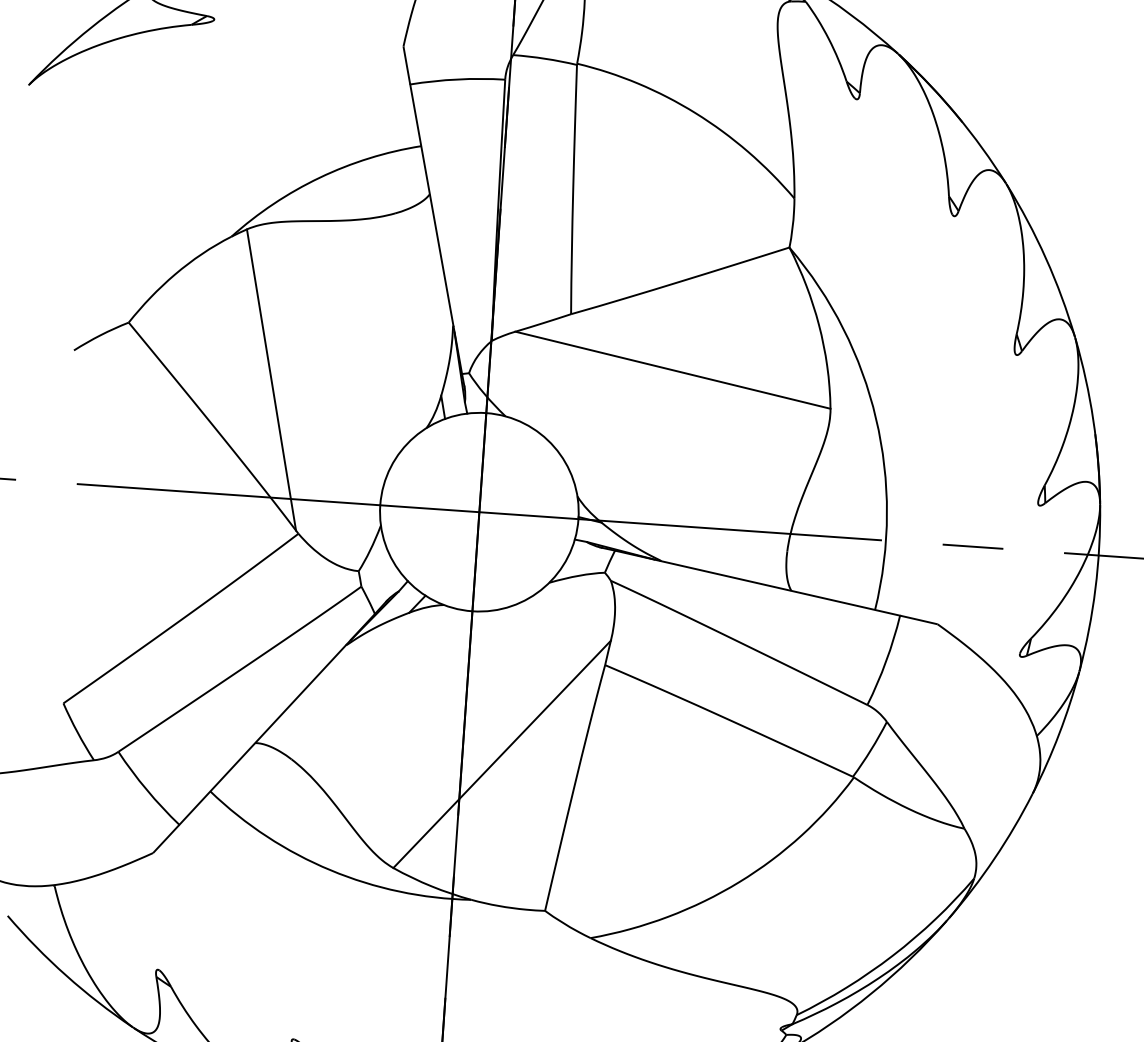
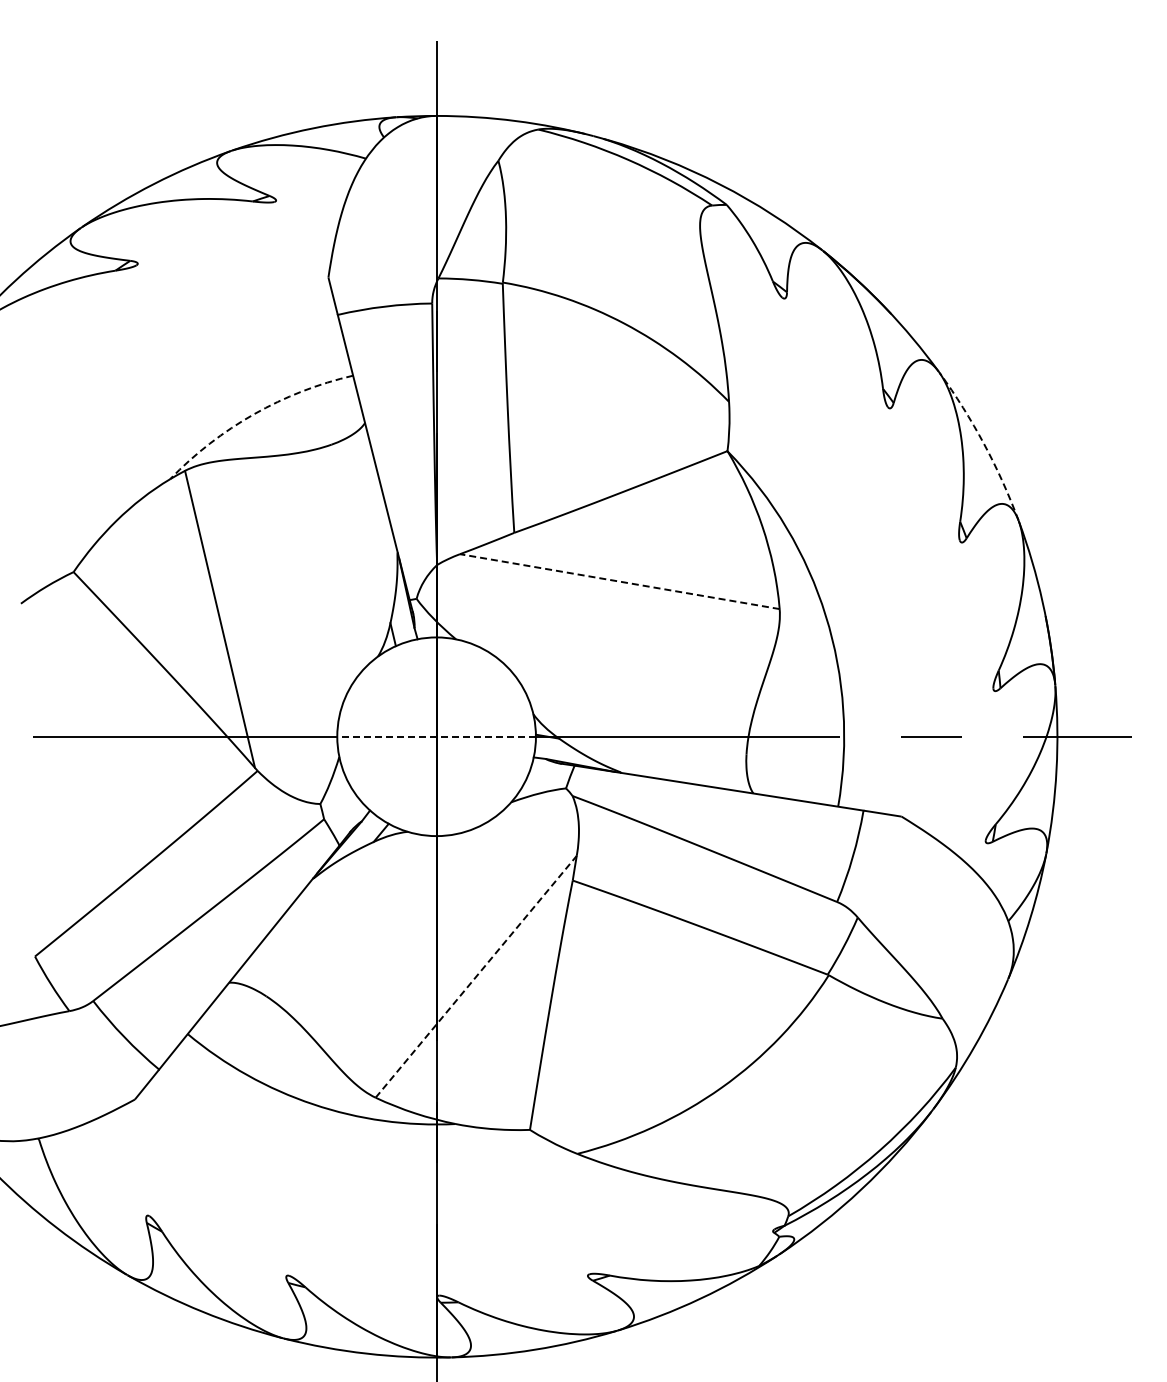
arc: (320, 178) -> (254, 414), solid -> dashed
arc: (1046, 258) -> (984, 444), solid -> dashed
line: (672, 370) -> (619, 581), solid -> dashed
line: (479, 511) -> (436, 736), solid -> dashed
line: (502, 754) -> (476, 976), solid -> dashed

